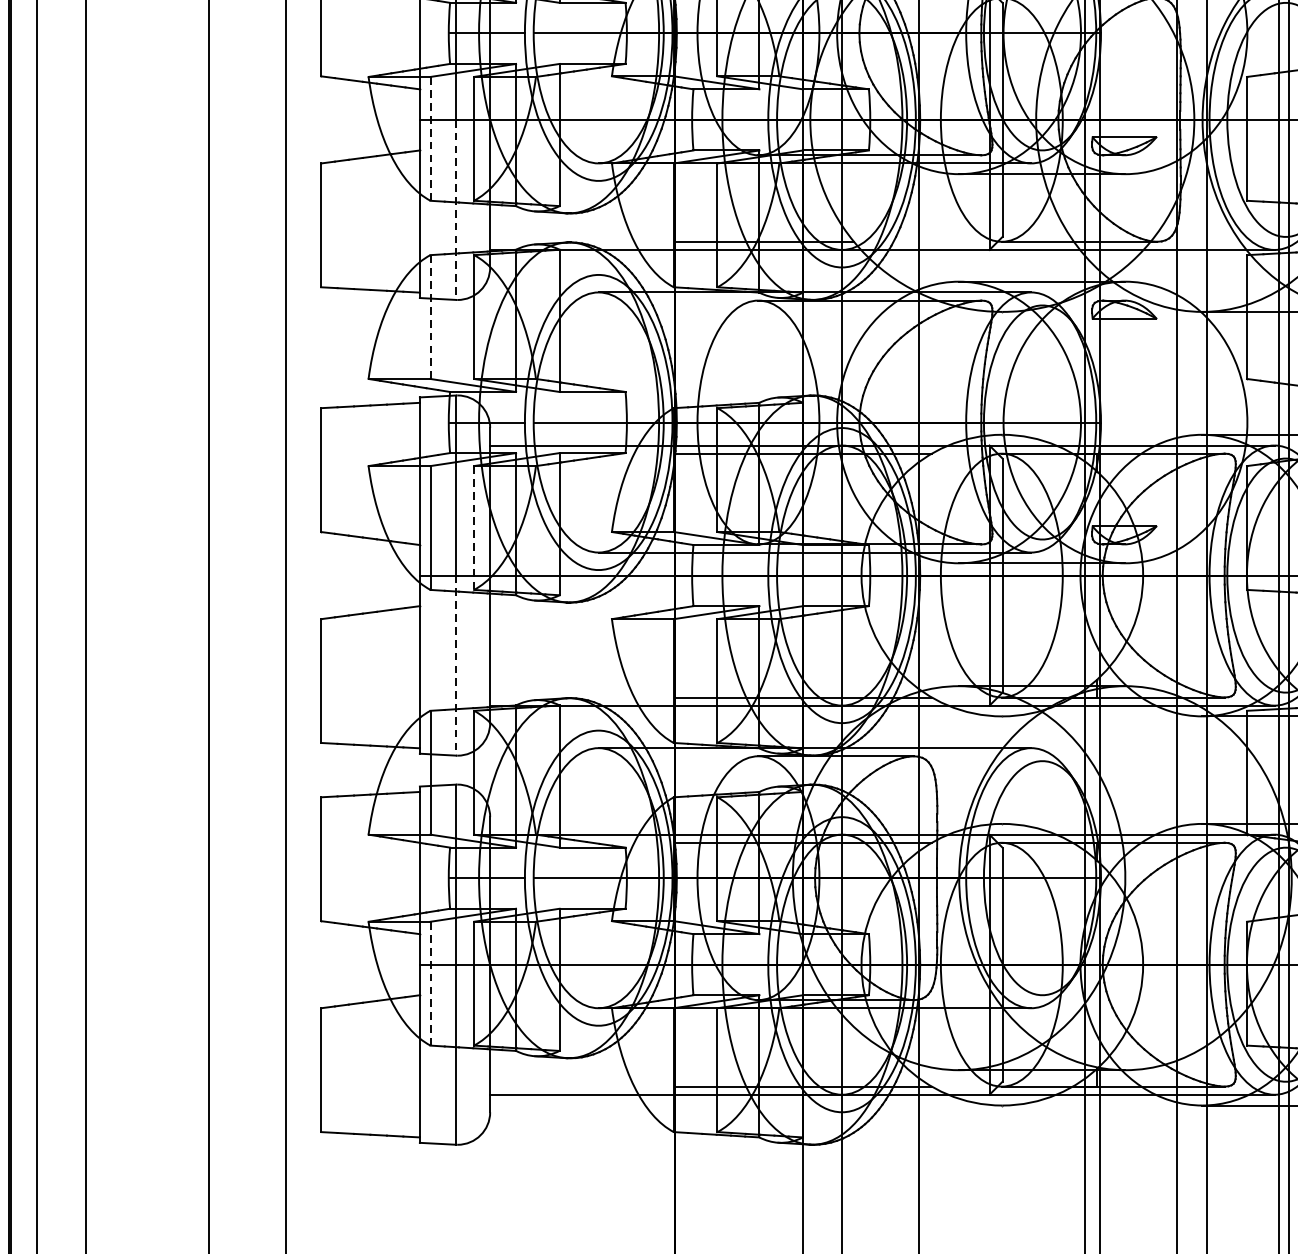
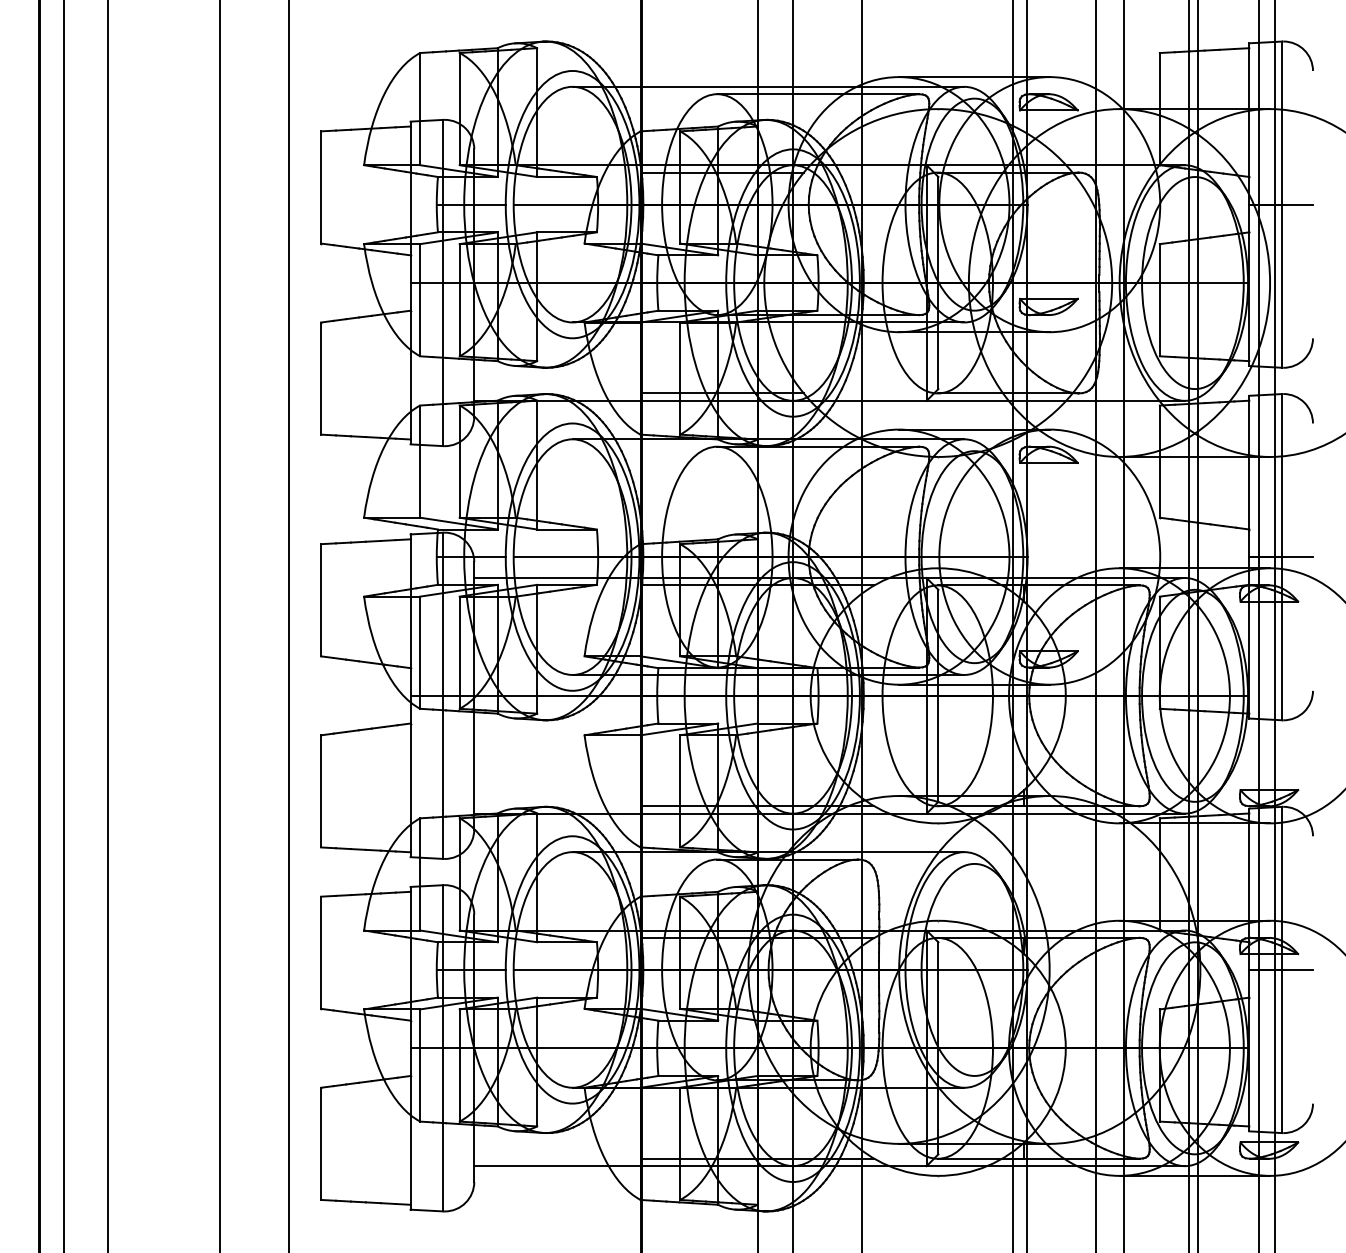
line: (430, 138) -> (420, 299), dashed -> solid
line: (456, 209) -> (443, 364), dashed -> solid
line: (430, 316) -> (420, 461), dashed -> solid
line: (473, 528) -> (459, 653), dashed -> solid
line: (456, 665) -> (443, 777), dashed -> solid
line: (430, 983) -> (420, 1065), dashed -> solid

